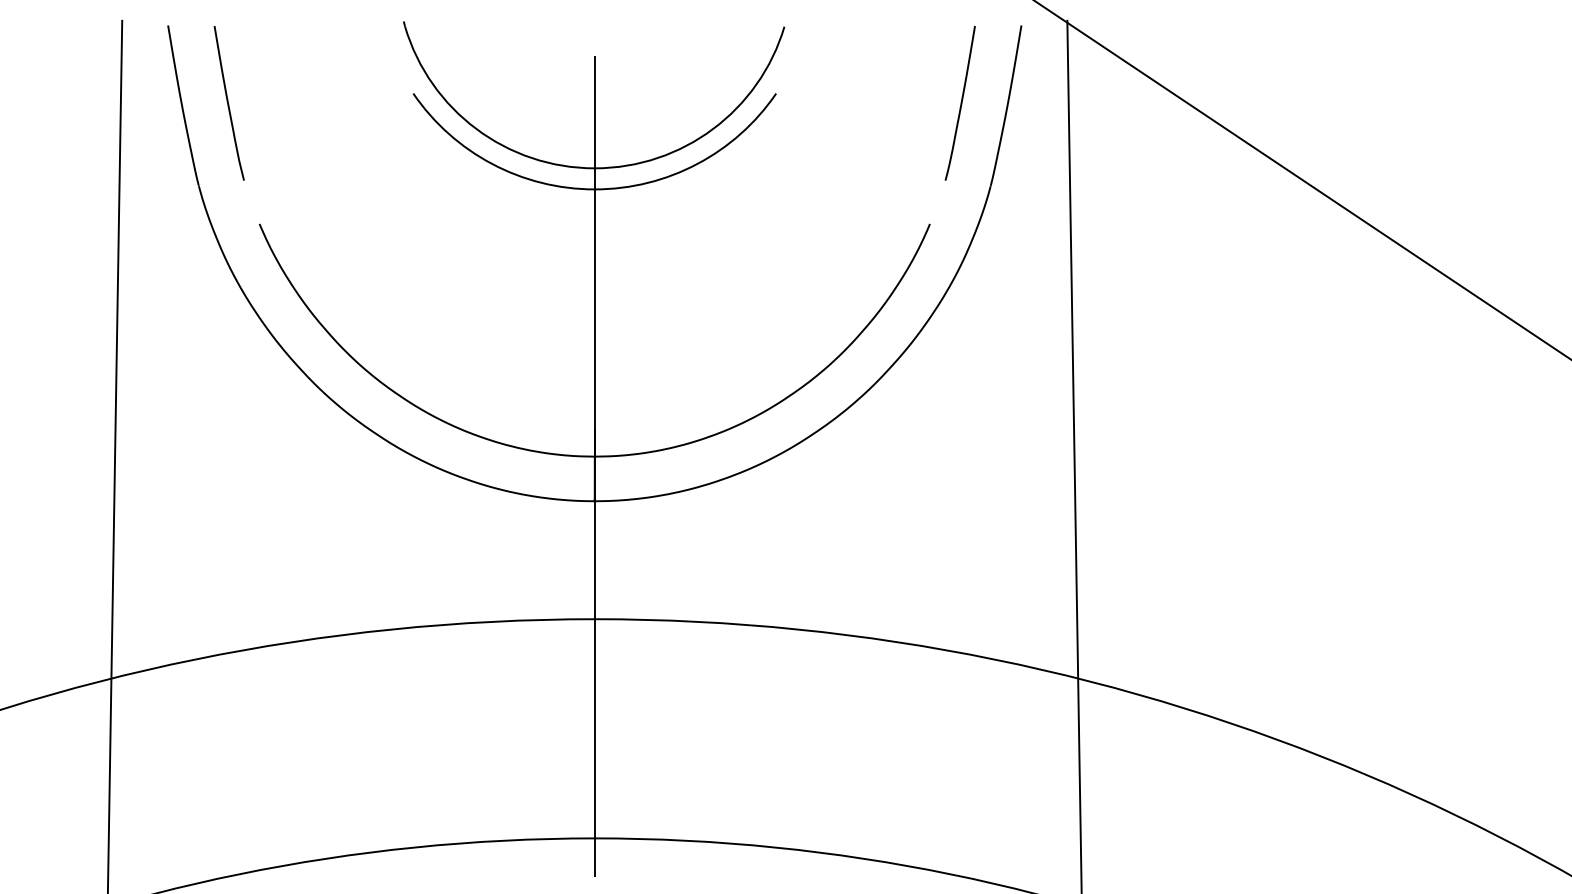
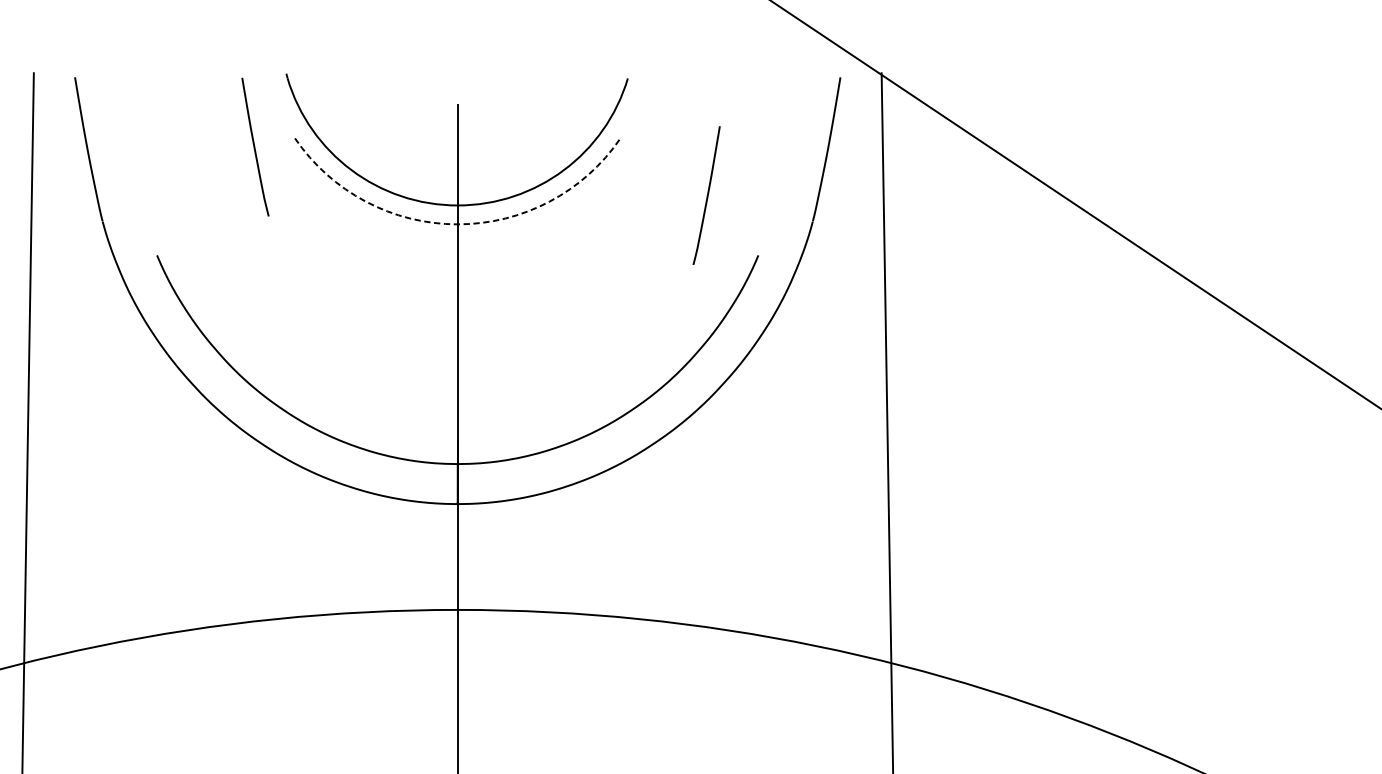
curve: (228, 103) -> (254, 147), moved
curve: (960, 103) -> (706, 195), moved
arc: (594, 189) -> (457, 224), solid -> dashed

